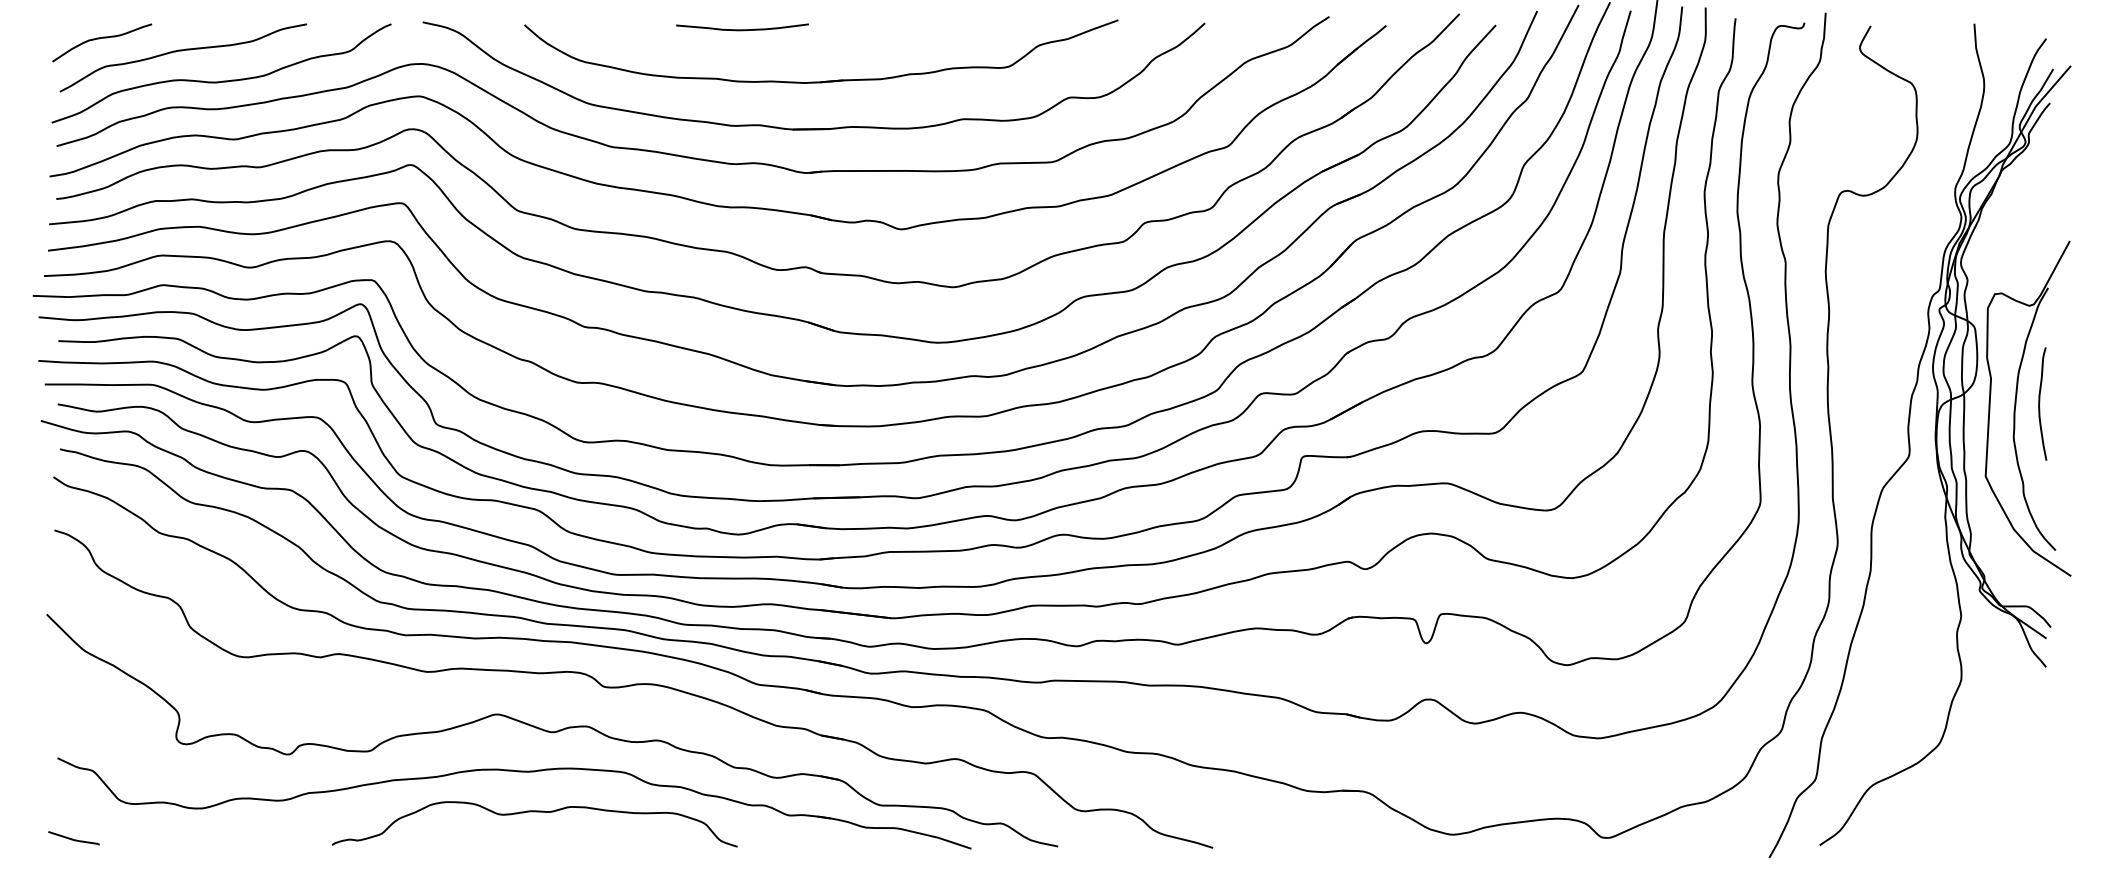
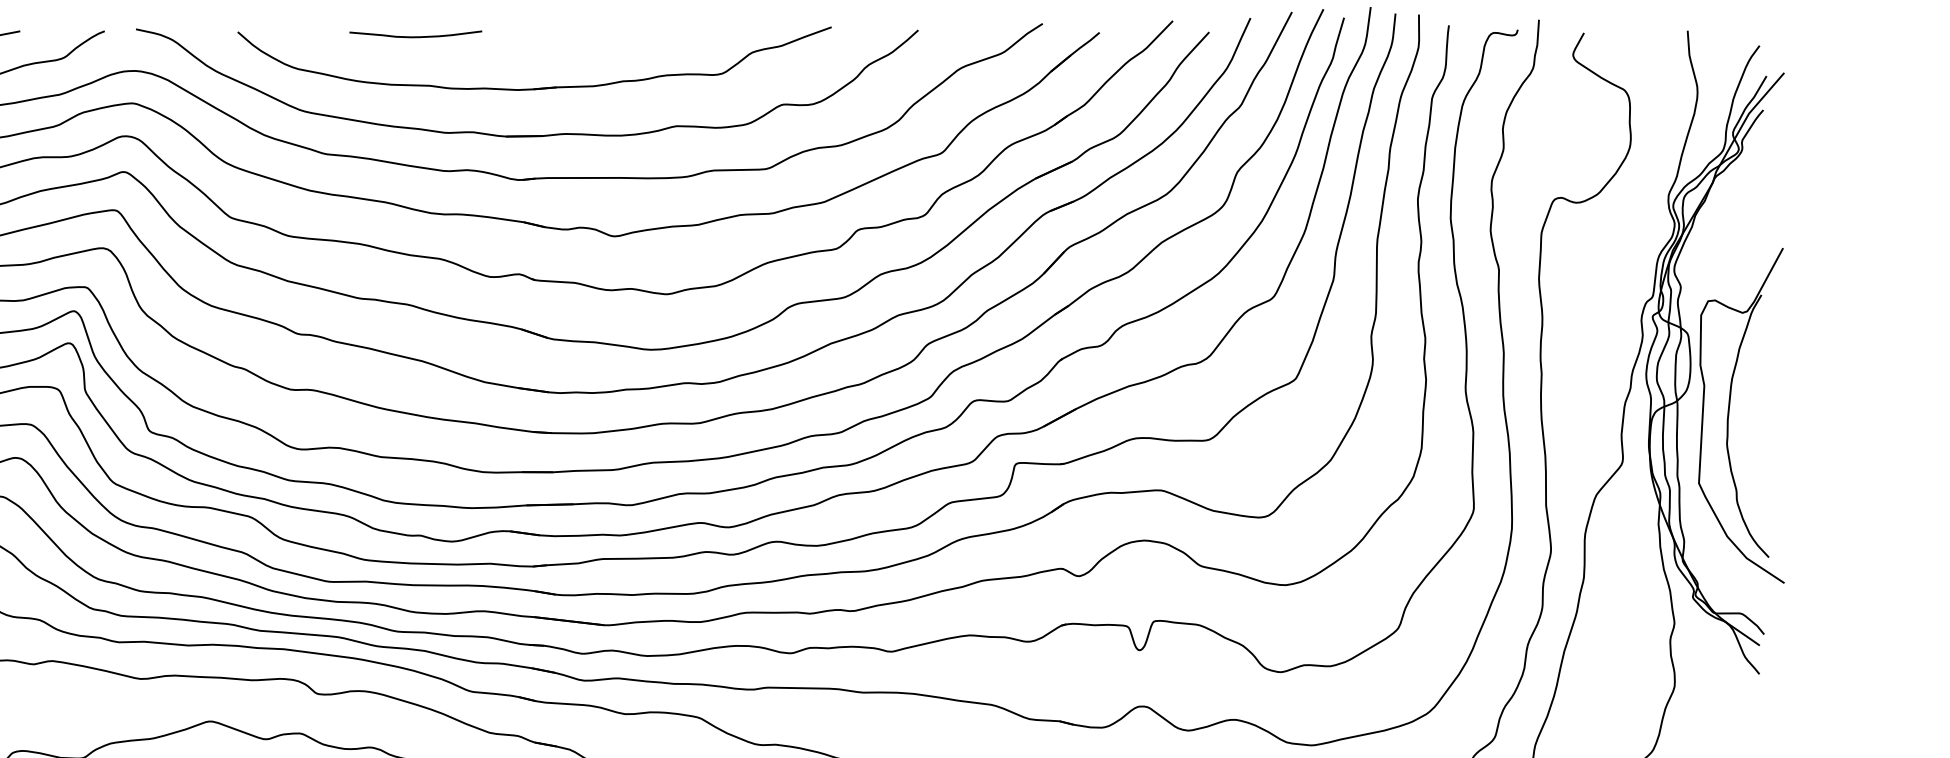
curve: (742, 29) -> (415, 36), moved
curve: (2040, 403) -> (1753, 410), removed

